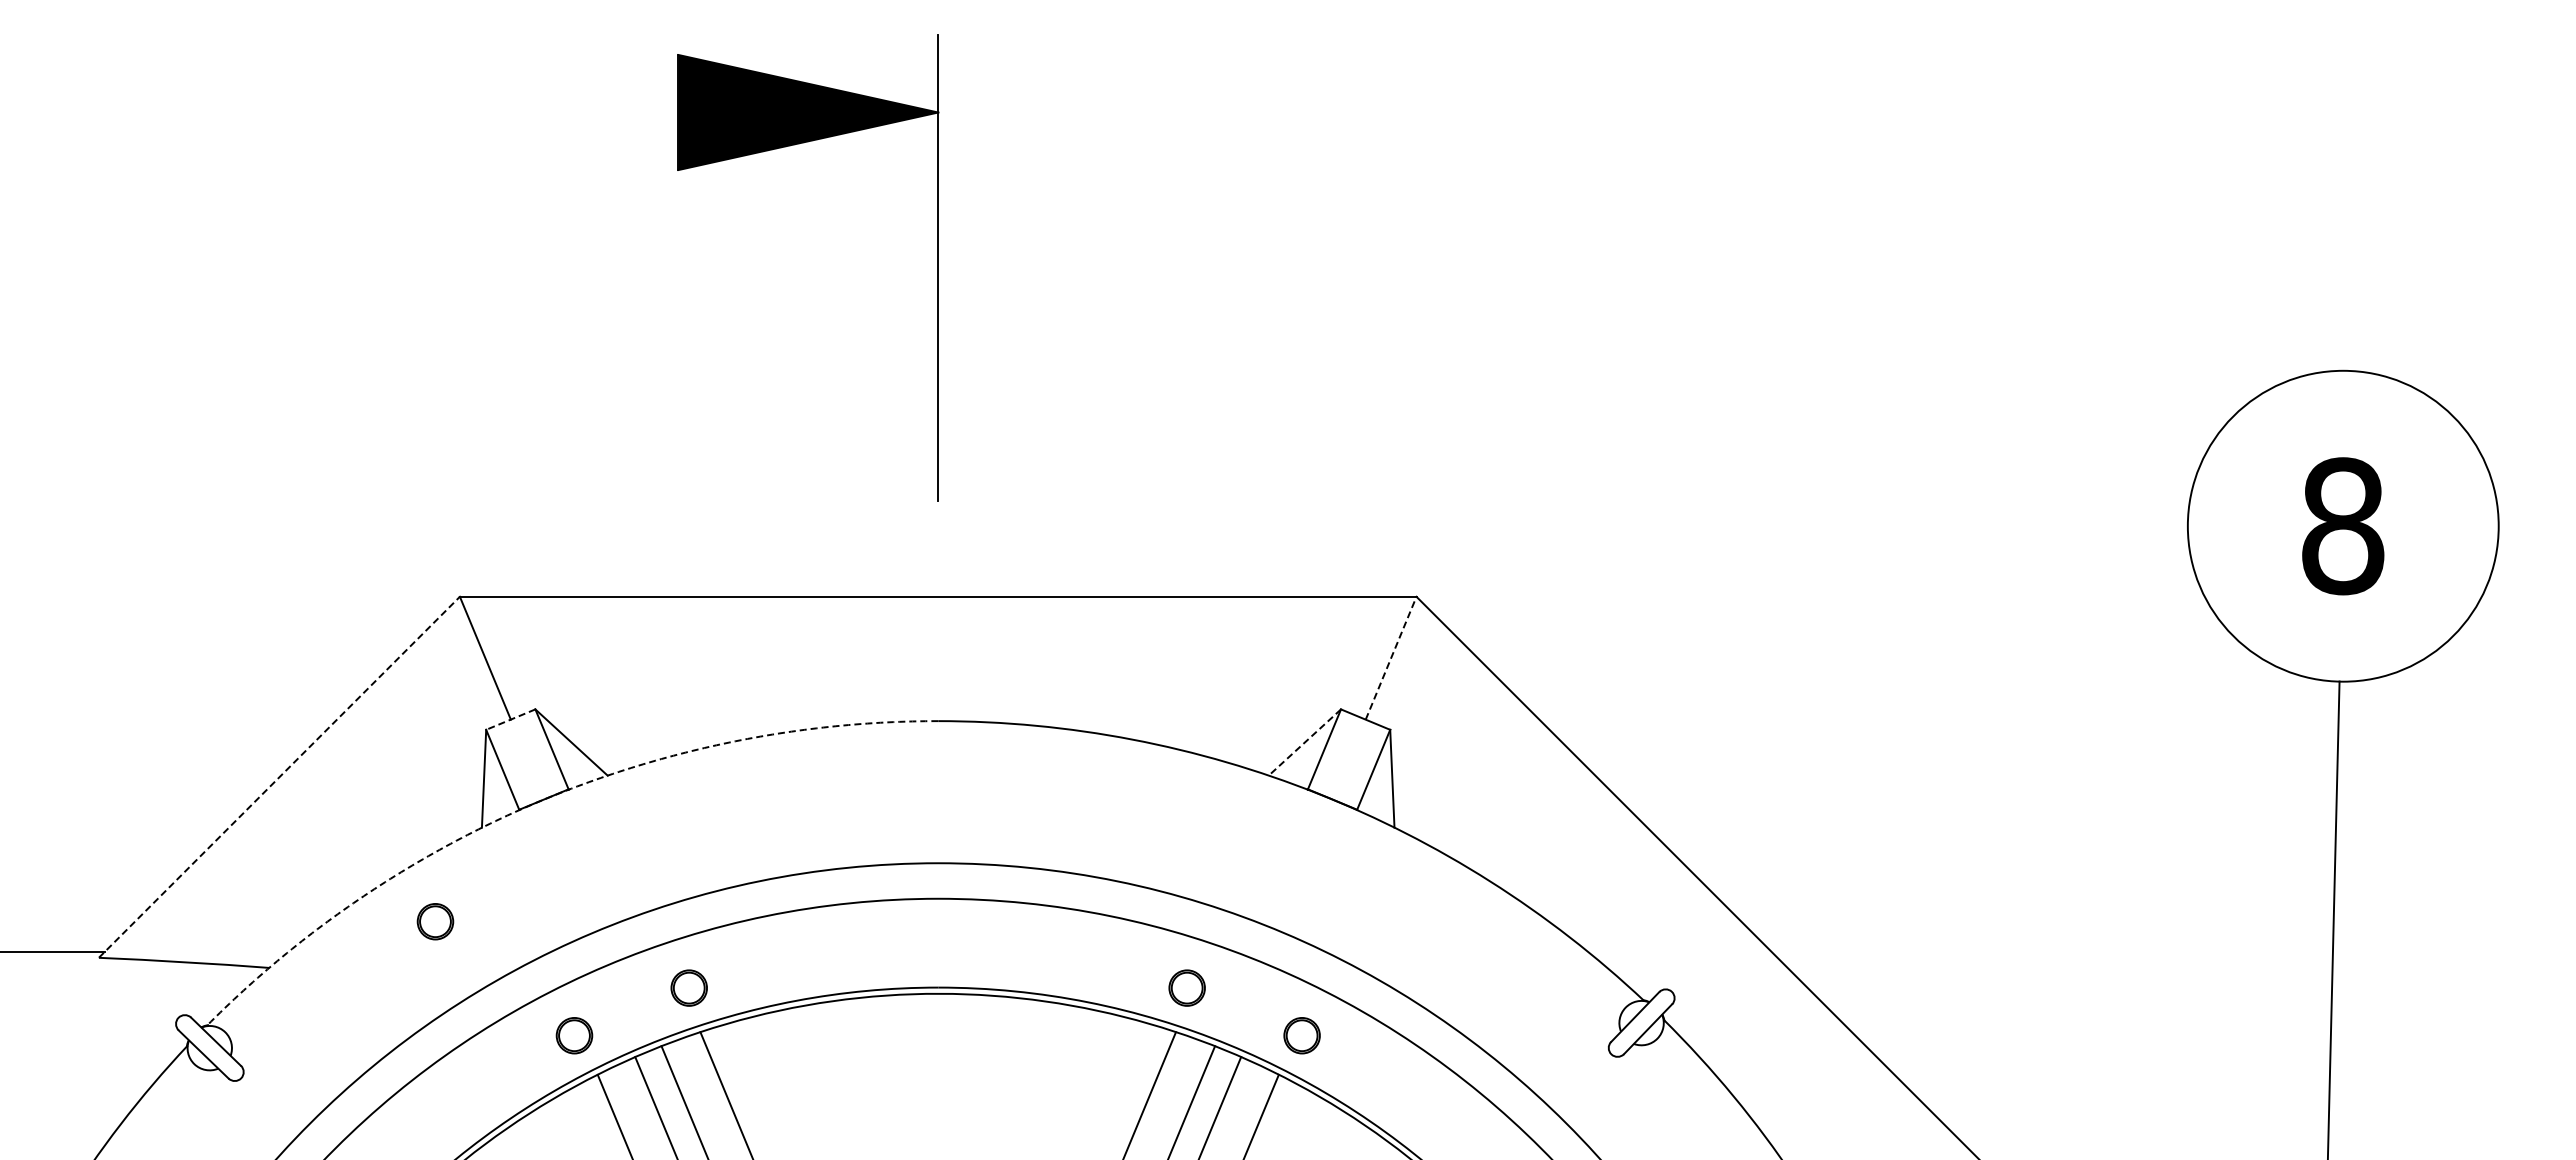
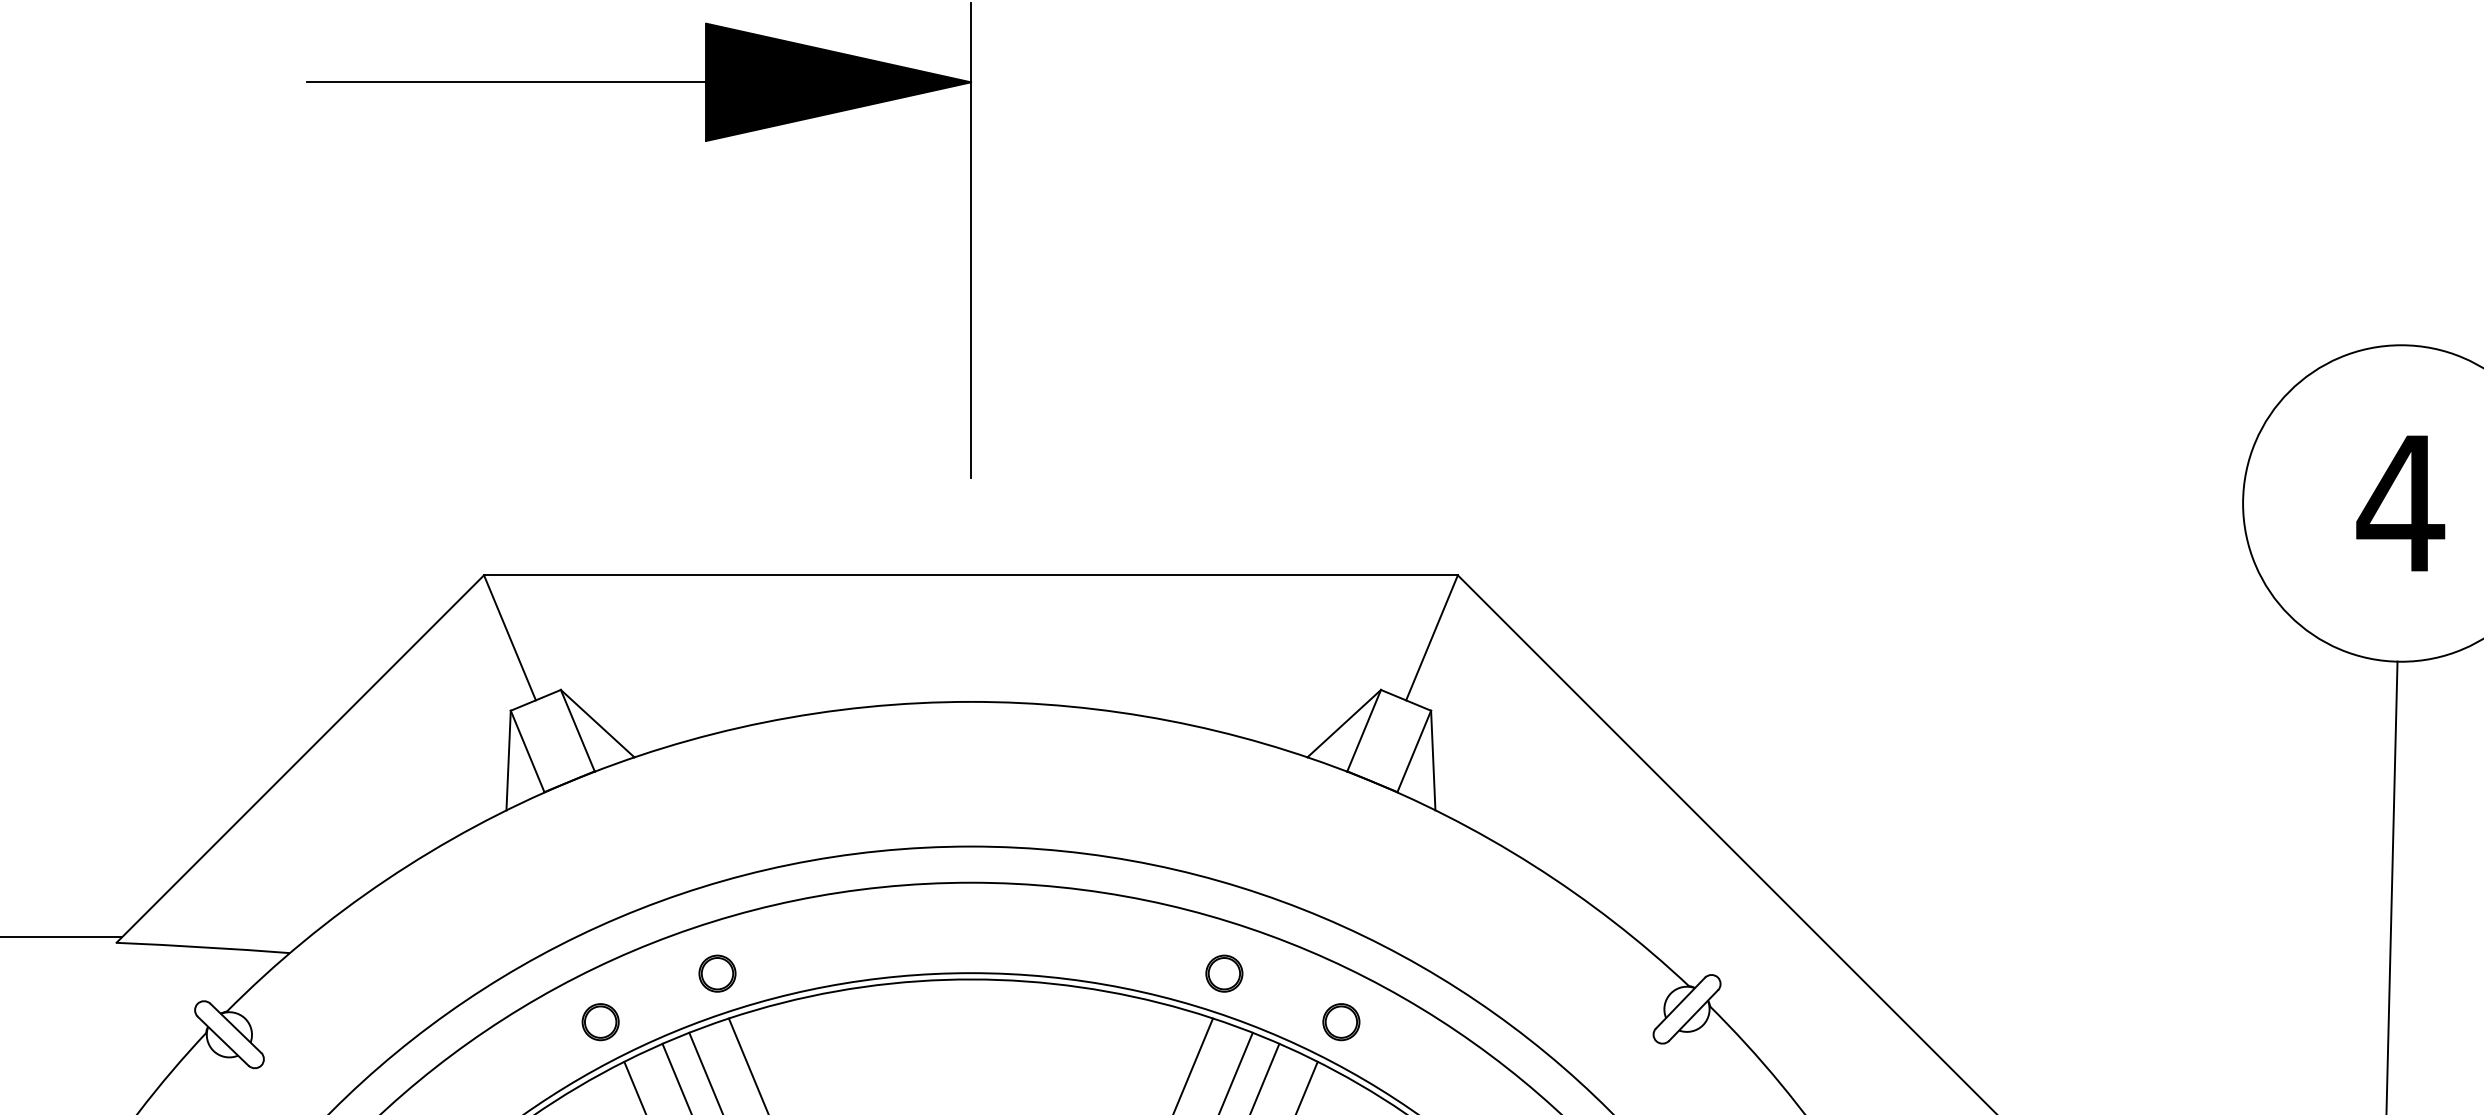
line: (482, 112) -> (507, 82), added
text: (2342, 526) -> (2400, 503), 8 -> 4
line: (1391, 658) -> (1432, 638), dashed -> solid
line: (510, 719) -> (535, 700), dashed -> solid
line: (1304, 742) -> (1343, 723), dashed -> solid
line: (279, 776) -> (300, 758), dashed -> solid
arc: (541, 800) -> (567, 782), dashed -> solid
part: (435, 921) -> (459, 905), removed

